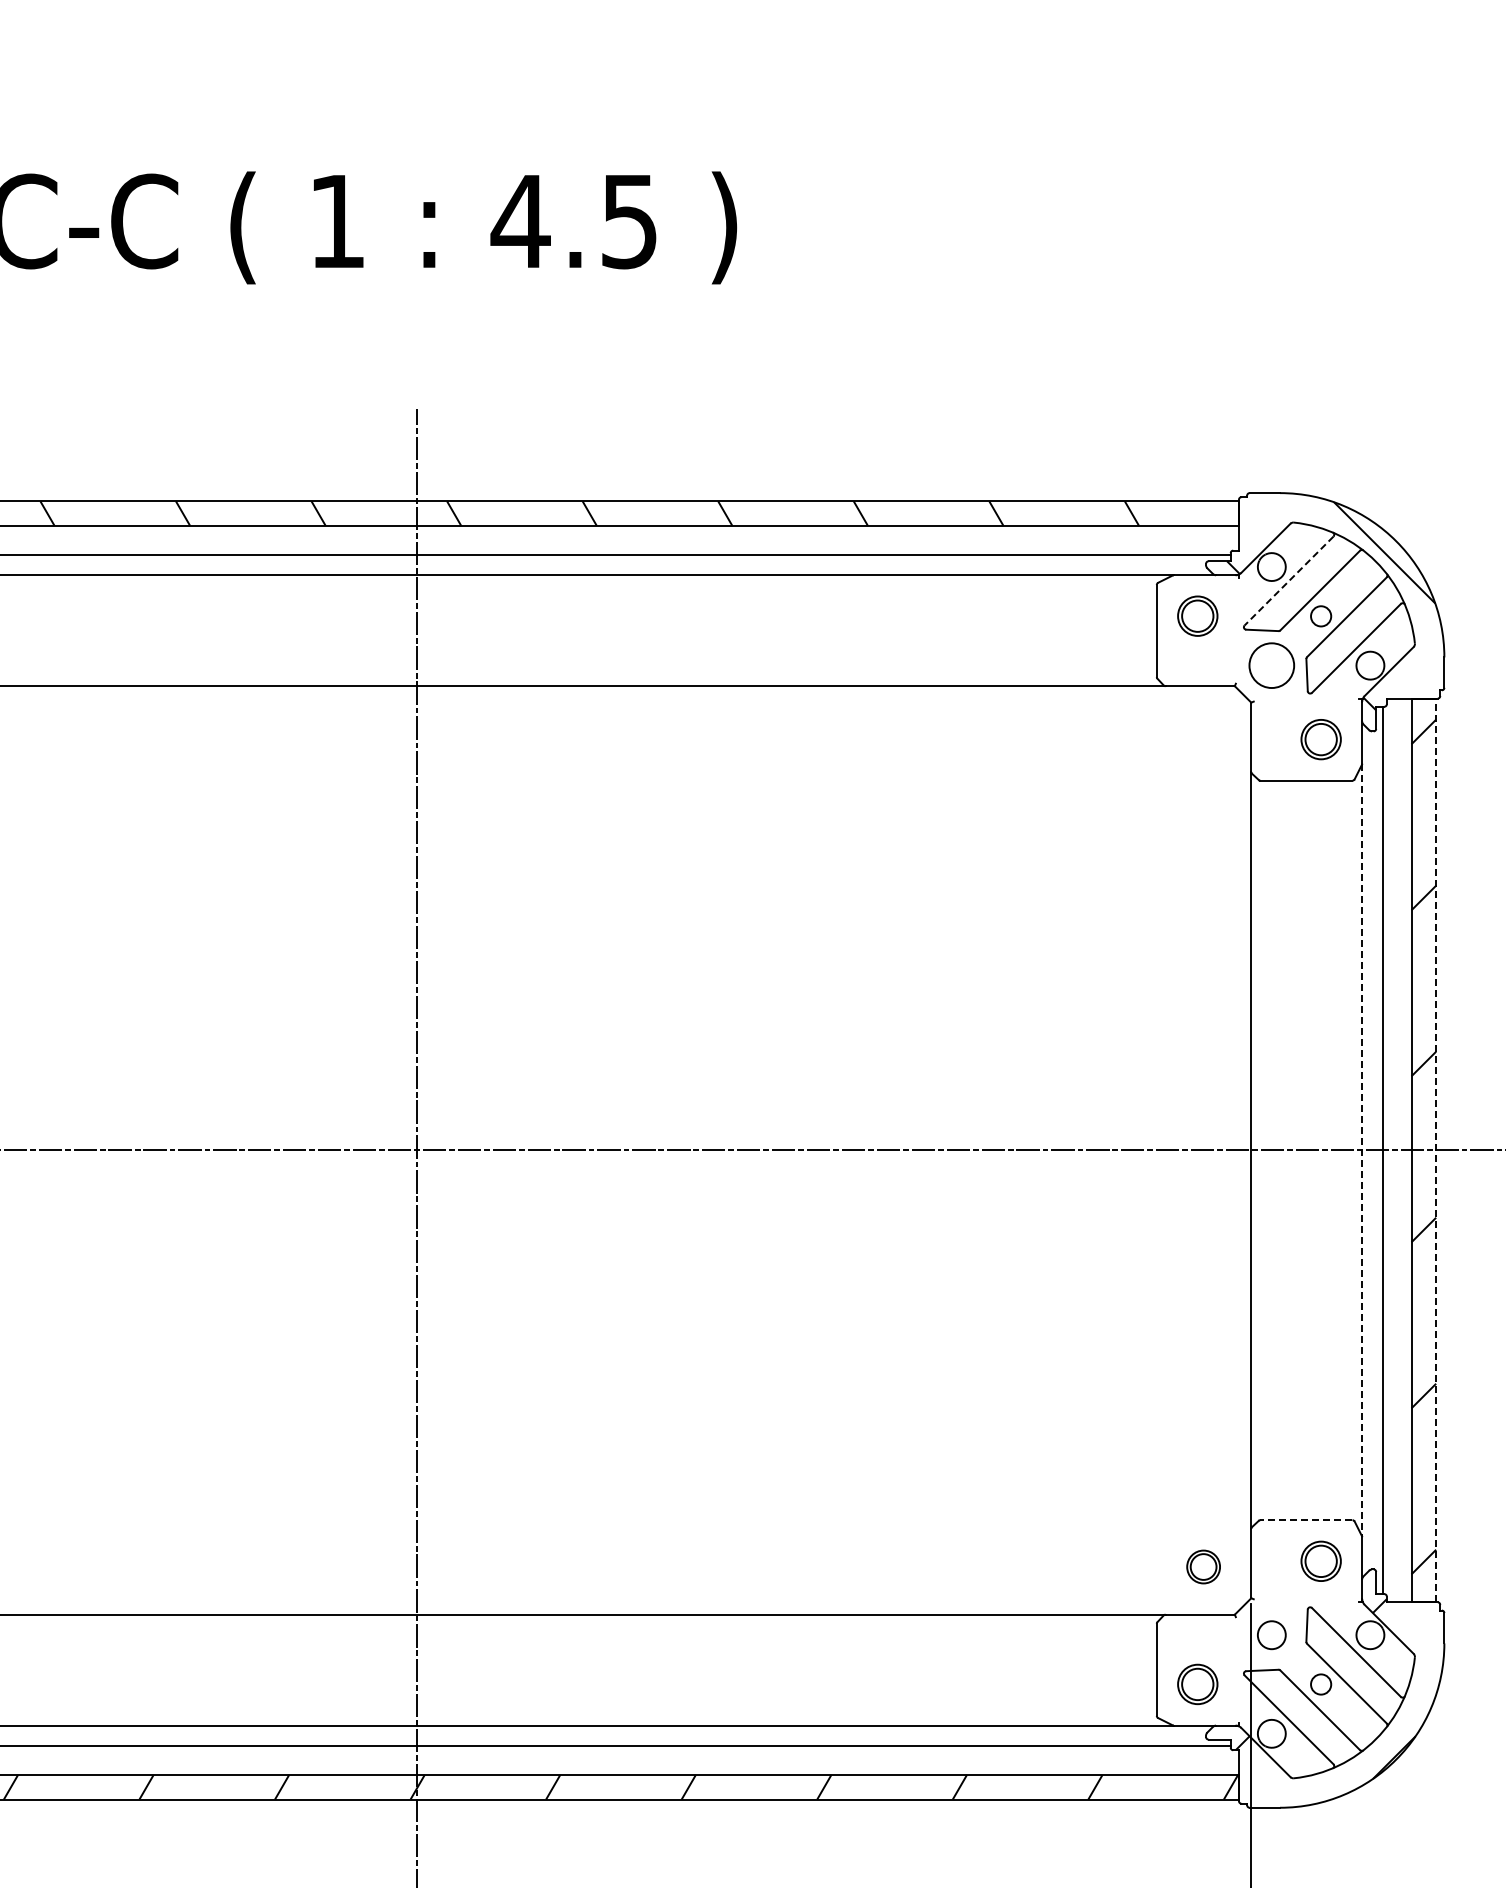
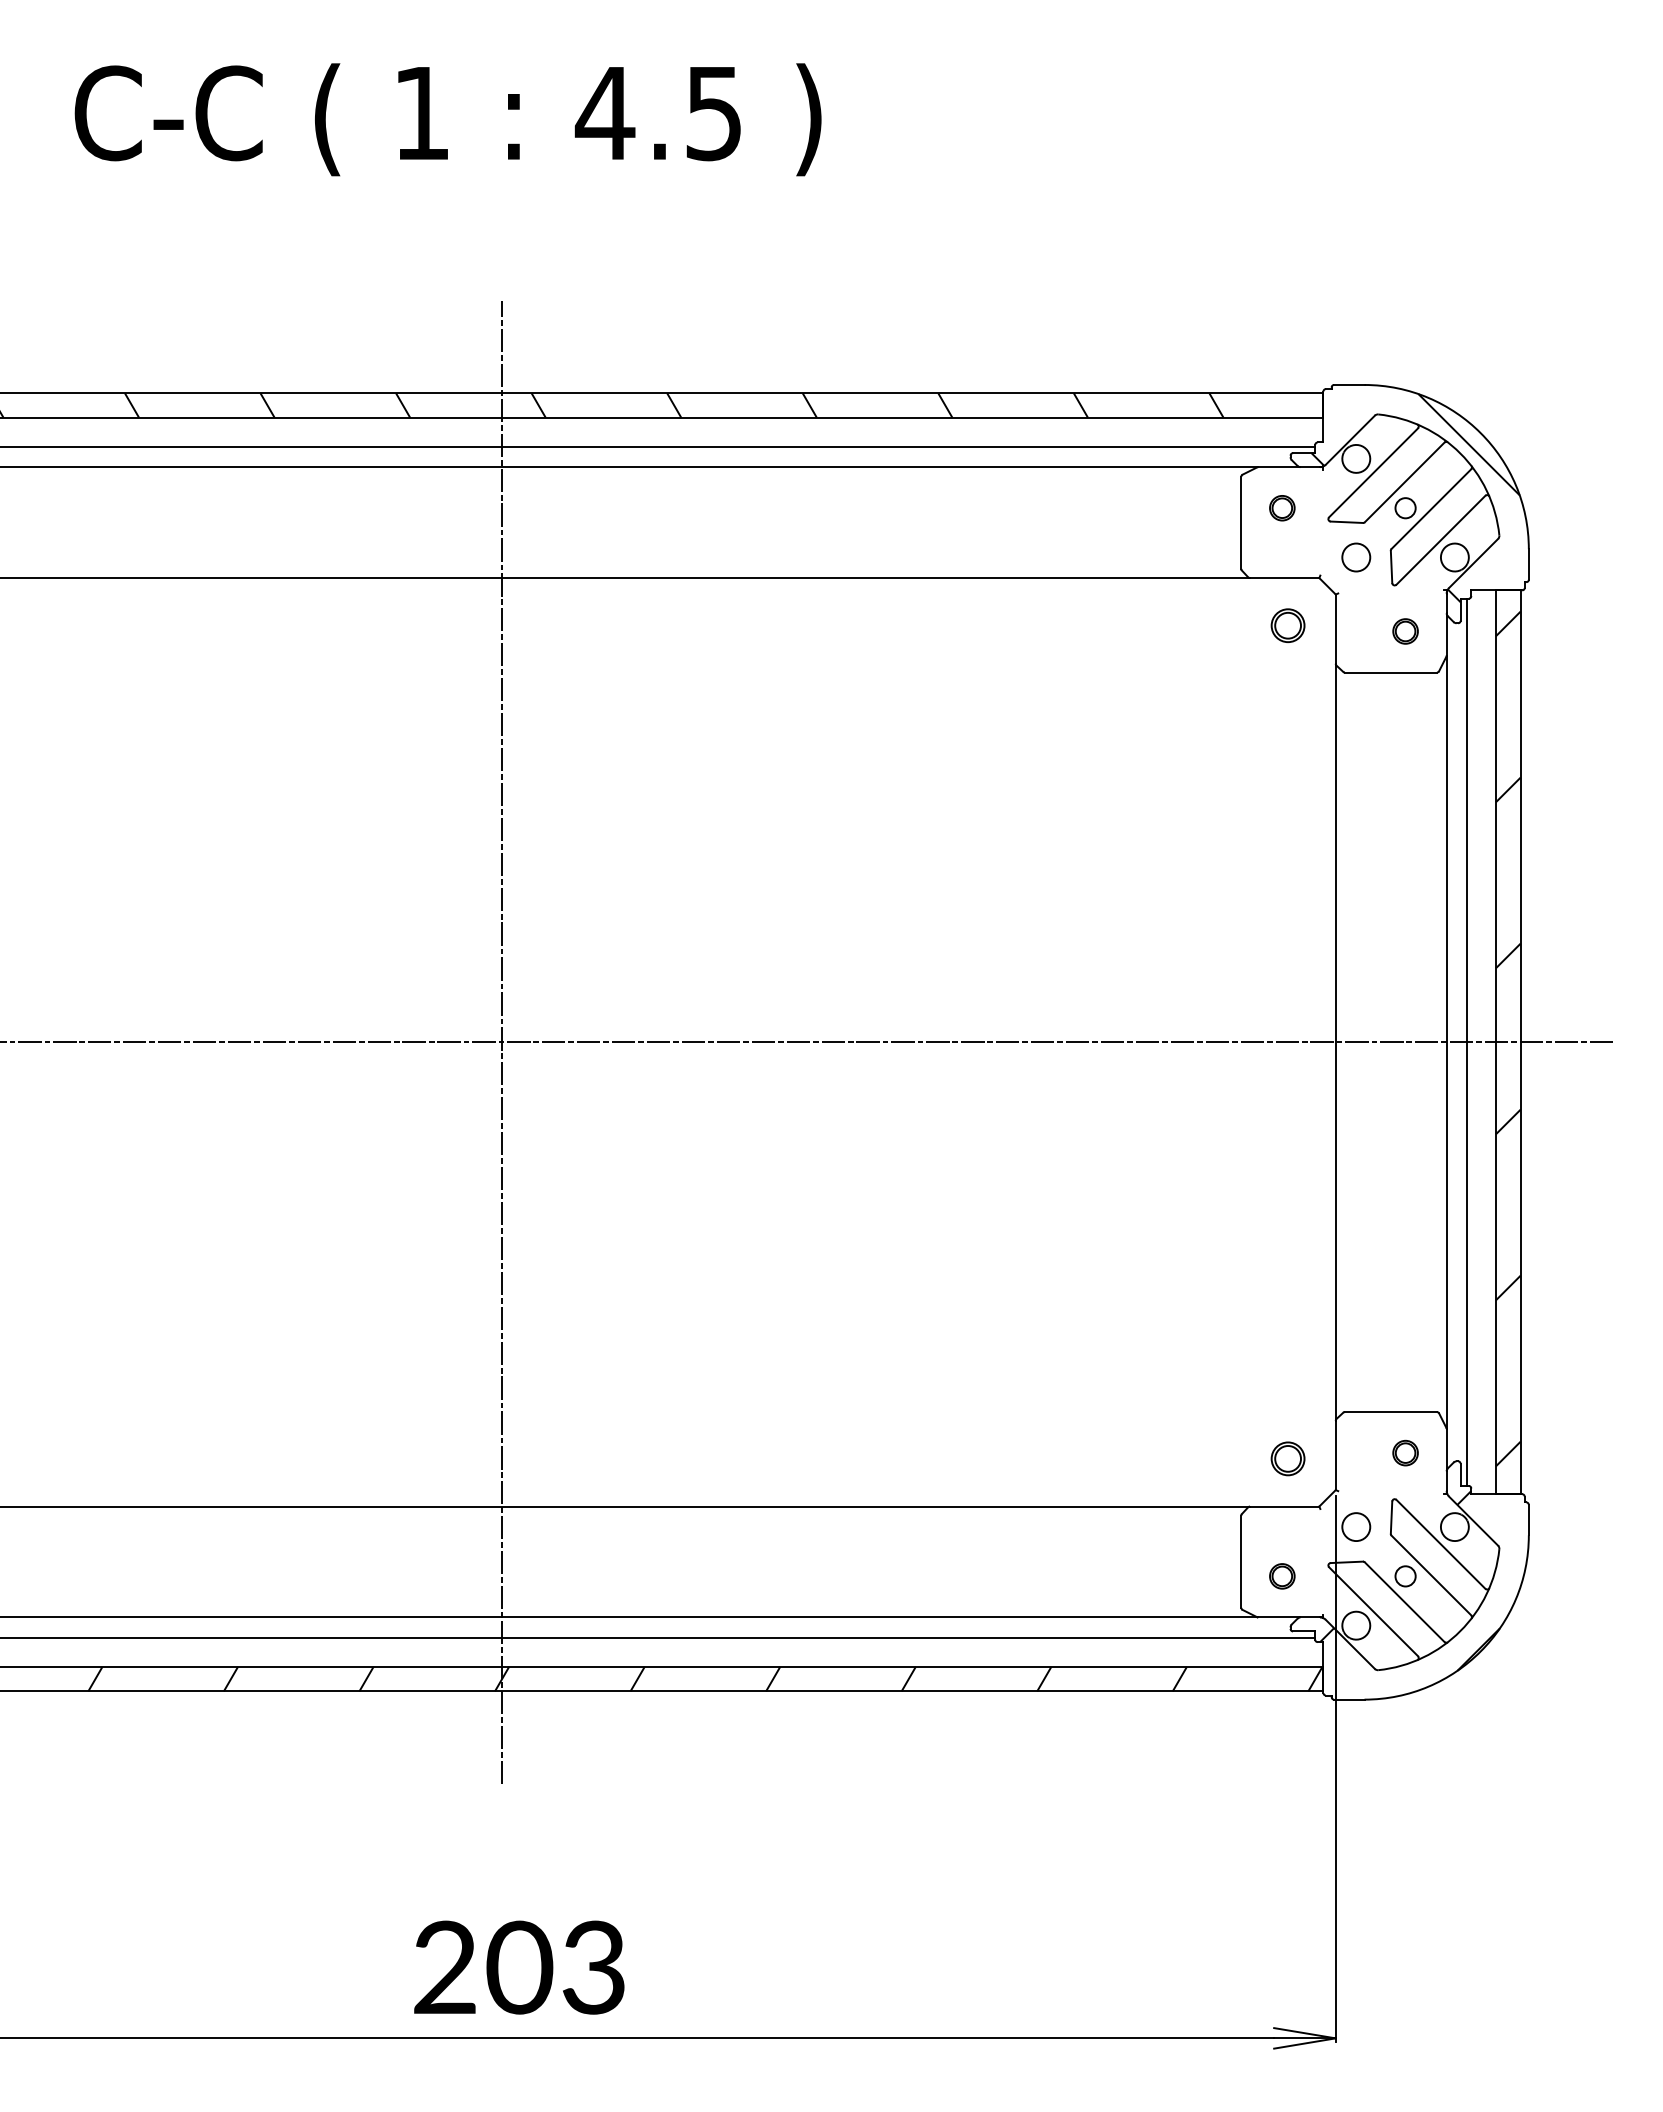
line: (1289, 580) -> (1373, 472), dashed -> solid
part: (1198, 616) -> (1282, 508), size x0.62
circle: (1272, 665) -> (1356, 557), size x0.62
part: (1203, 733) -> (1287, 625), added
part: (1321, 739) -> (1405, 631), size x0.62
line: (1362, 1150) -> (1446, 1042), dashed -> solid
line: (1436, 1150) -> (1520, 1042), dashed -> solid
line: (1306, 1520) -> (1390, 1412), dashed -> solid
part: (1321, 1560) -> (1405, 1452), size x0.62
part: (1198, 1684) -> (1282, 1576), size x0.62

